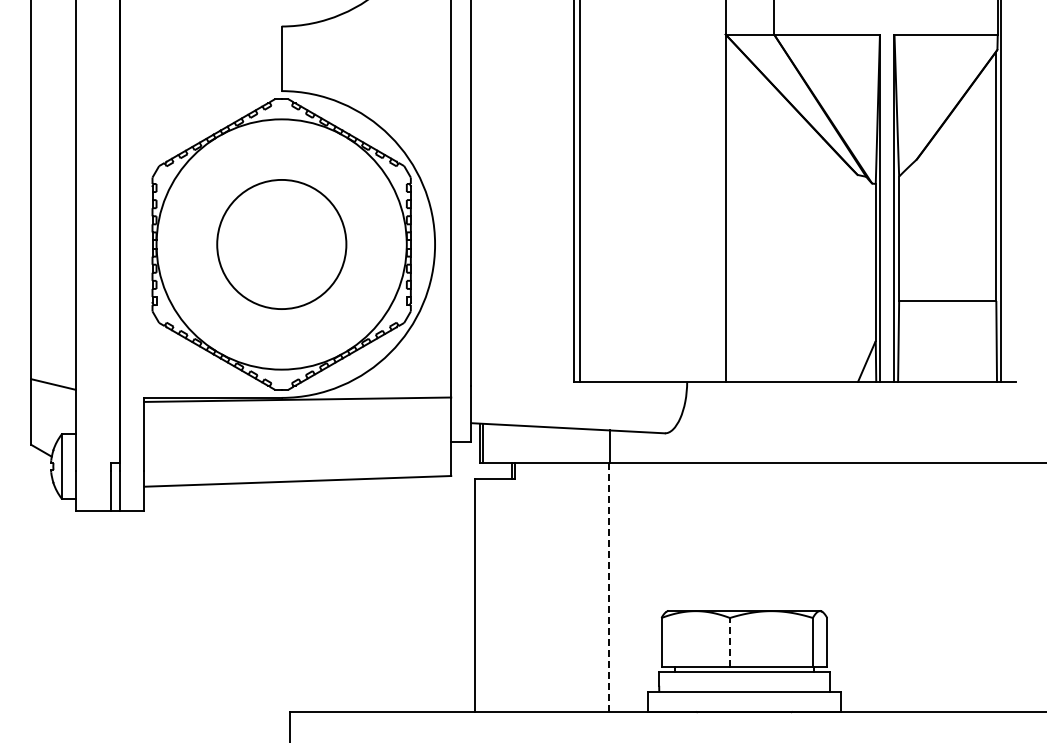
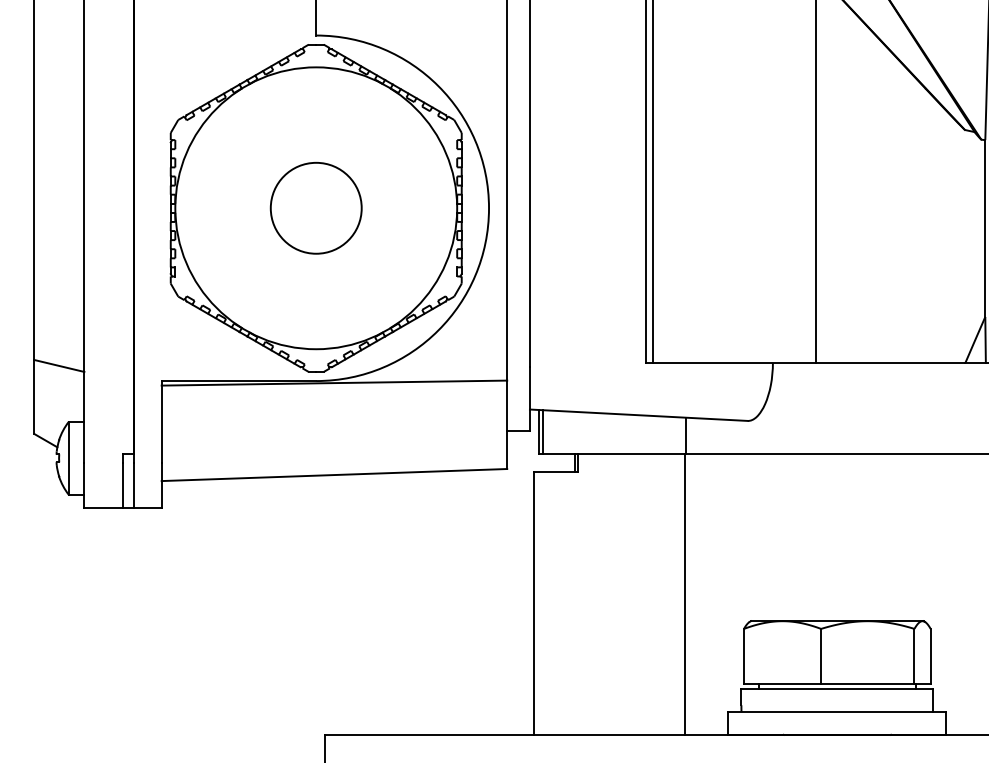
circle: (281, 244) -> (316, 208), size x0.62
line: (609, 587) -> (685, 594), dashed -> solid
line: (730, 641) -> (821, 655), dashed -> solid

